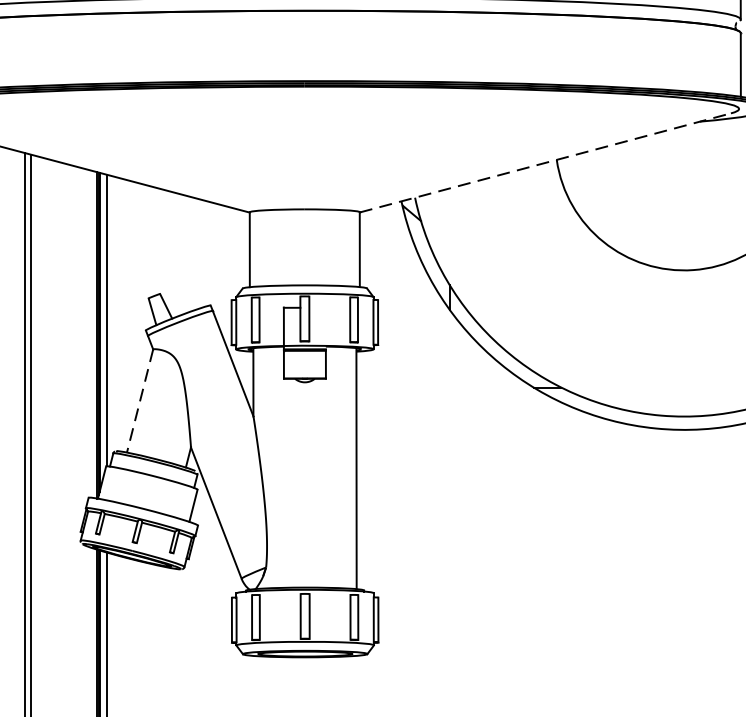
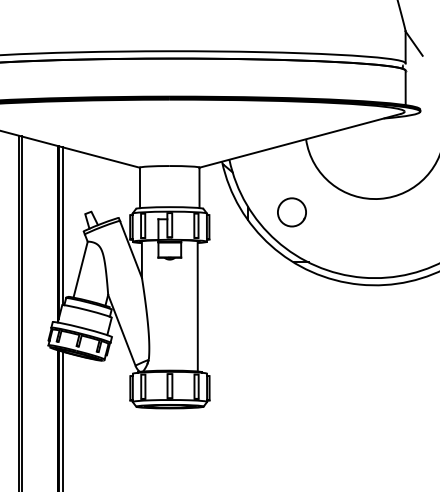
line: (544, 162) -> (299, 140), dashed -> solid
circle: (529, 295) -> (291, 212), added
line: (139, 400) -> (80, 269), dashed -> solid

